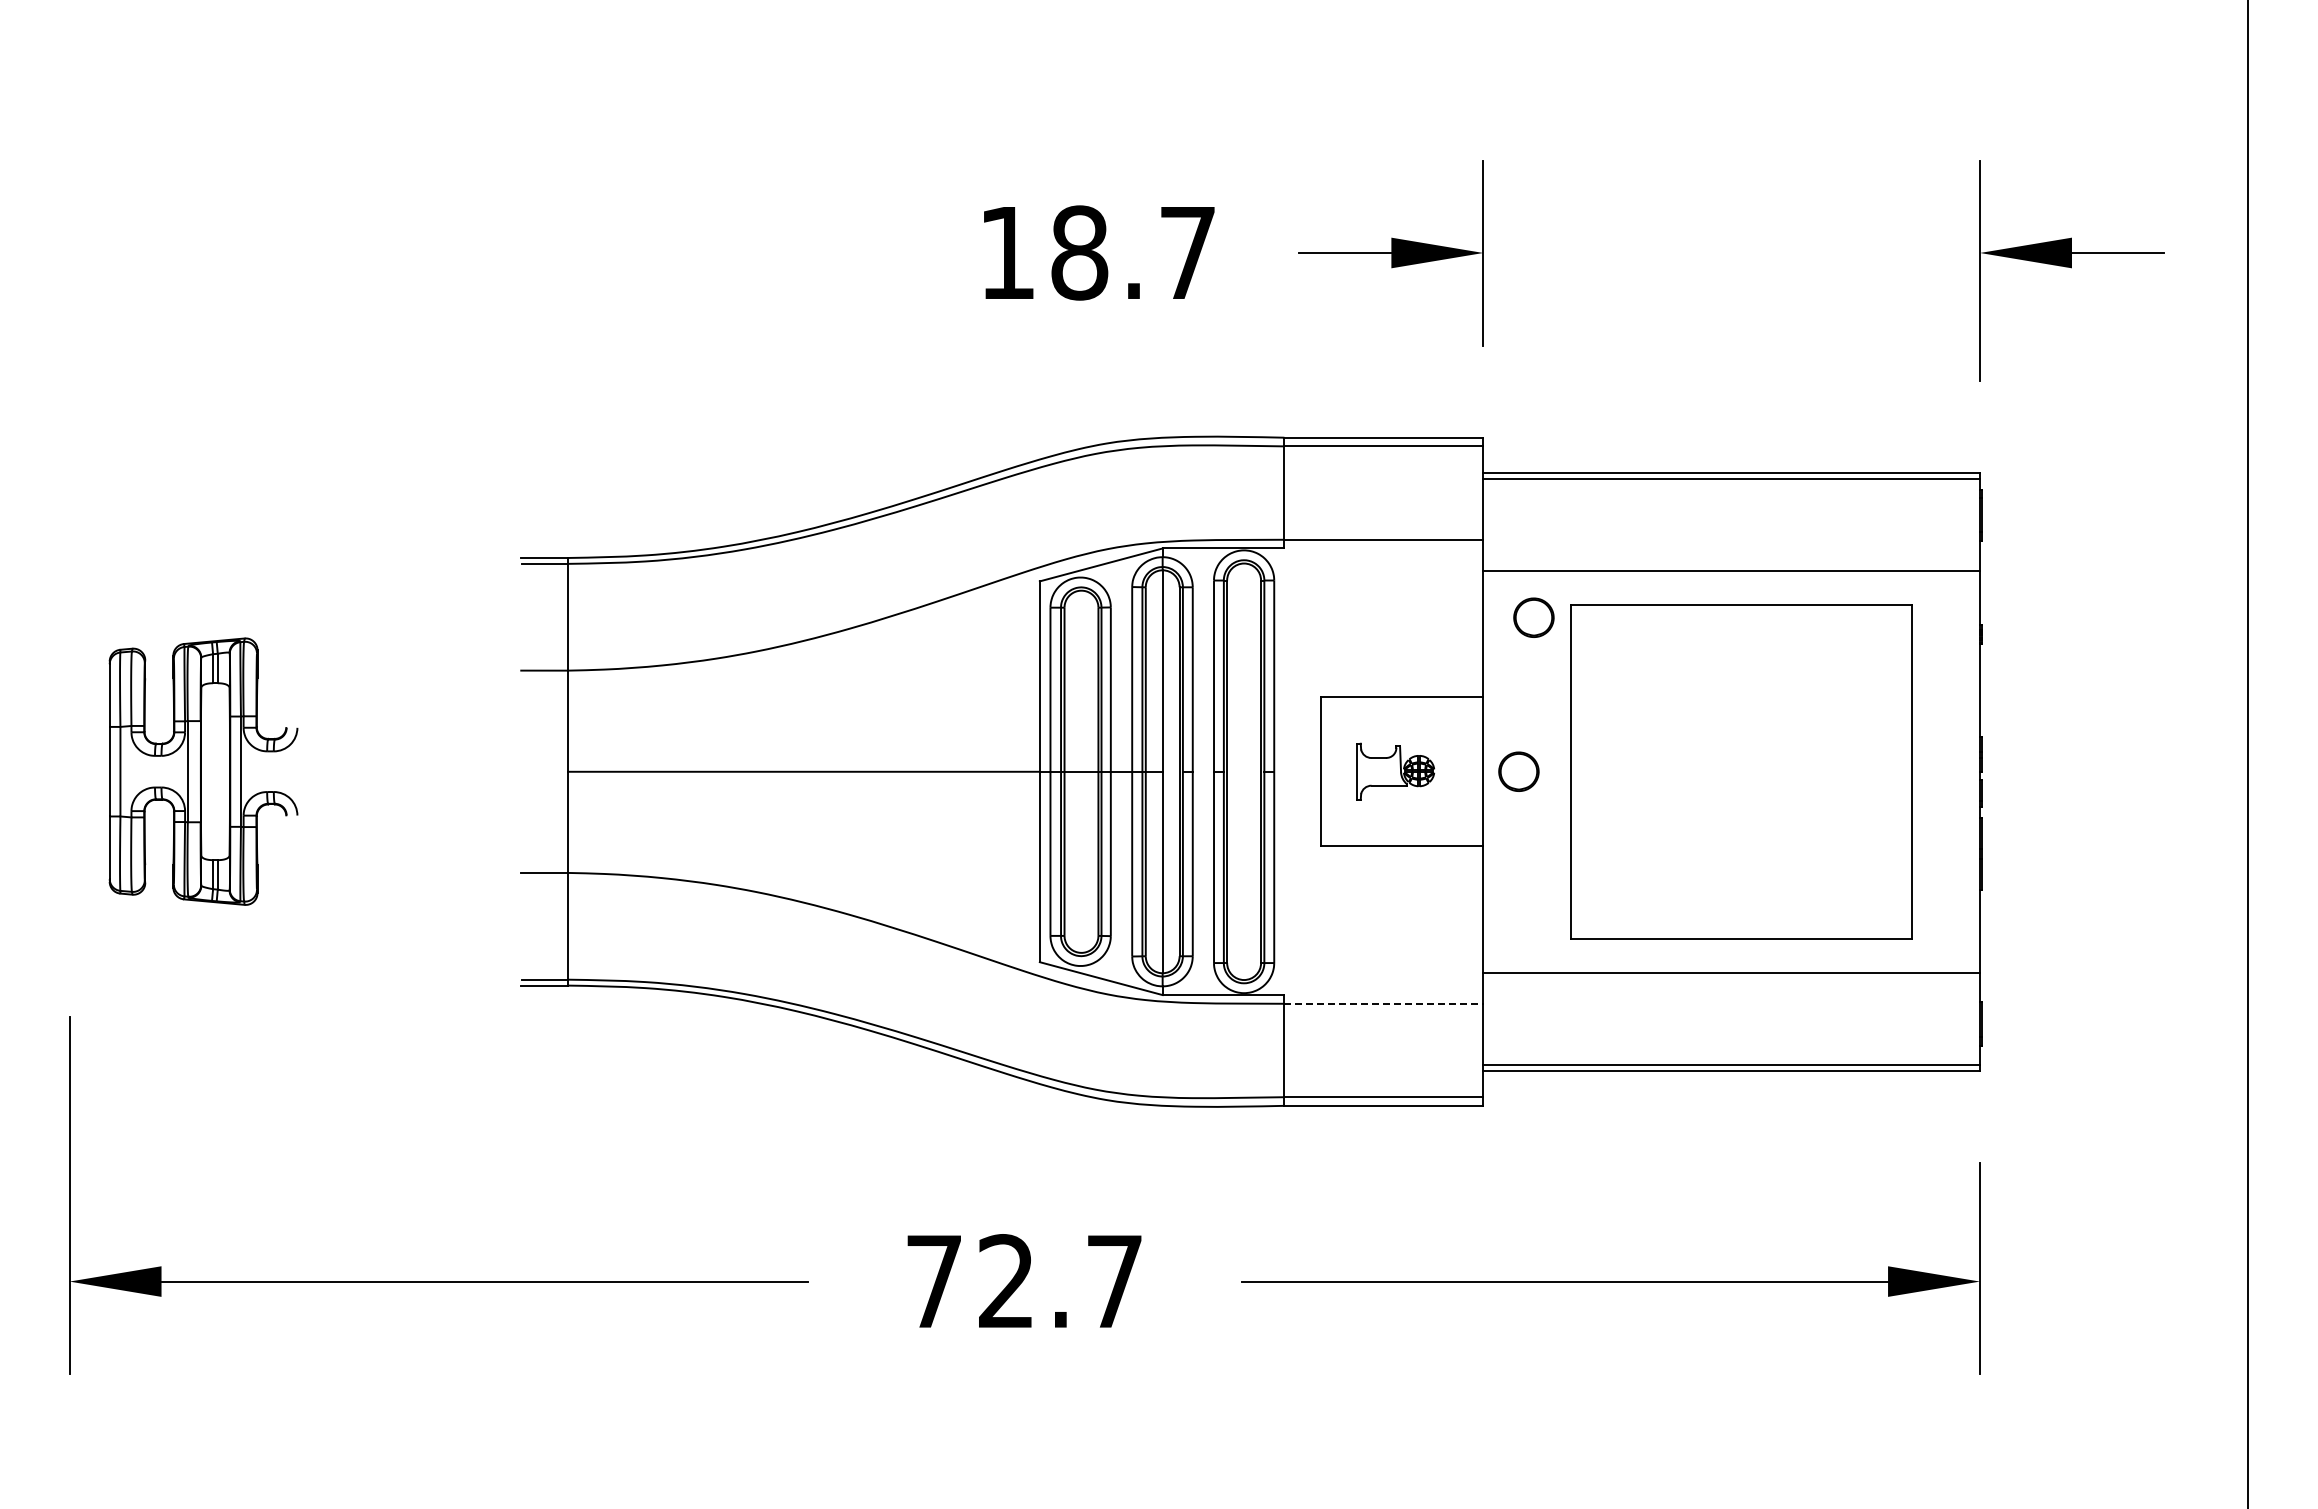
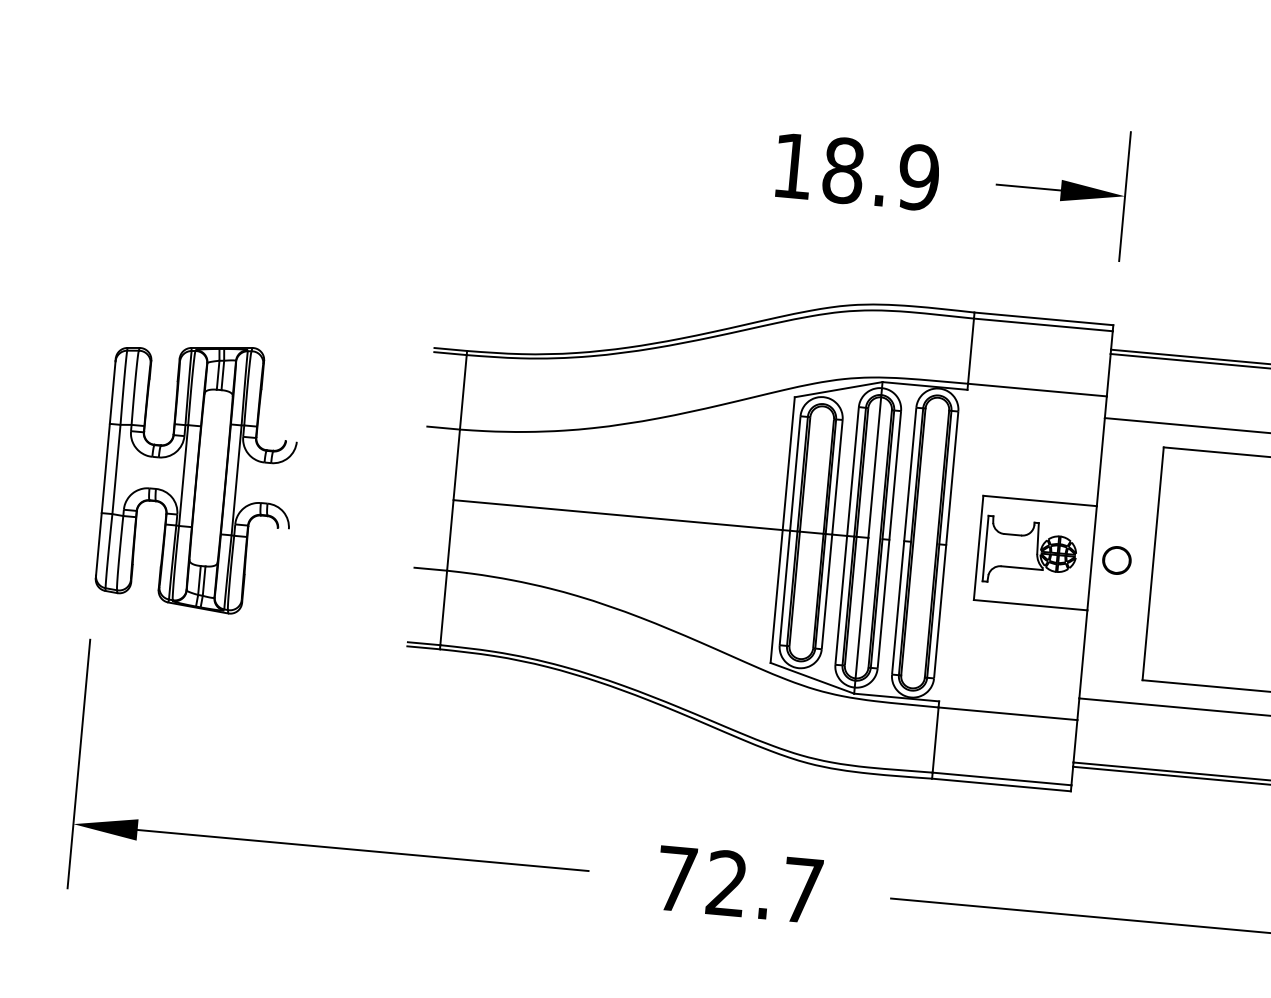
text: (1187, 252) -> (918, 177), 18.7 -> 18.9
part: (1533, 617) -> (1136, 453), removed
part: (203, 771) -> (199, 476), size x1.43
part: (1395, 771) -> (1030, 552), size x1.67
line: (1384, 1003) -> (1008, 713), dashed -> solid

